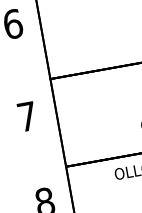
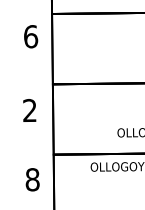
text: (26, 116) -> (29, 110), 7 -> 2

